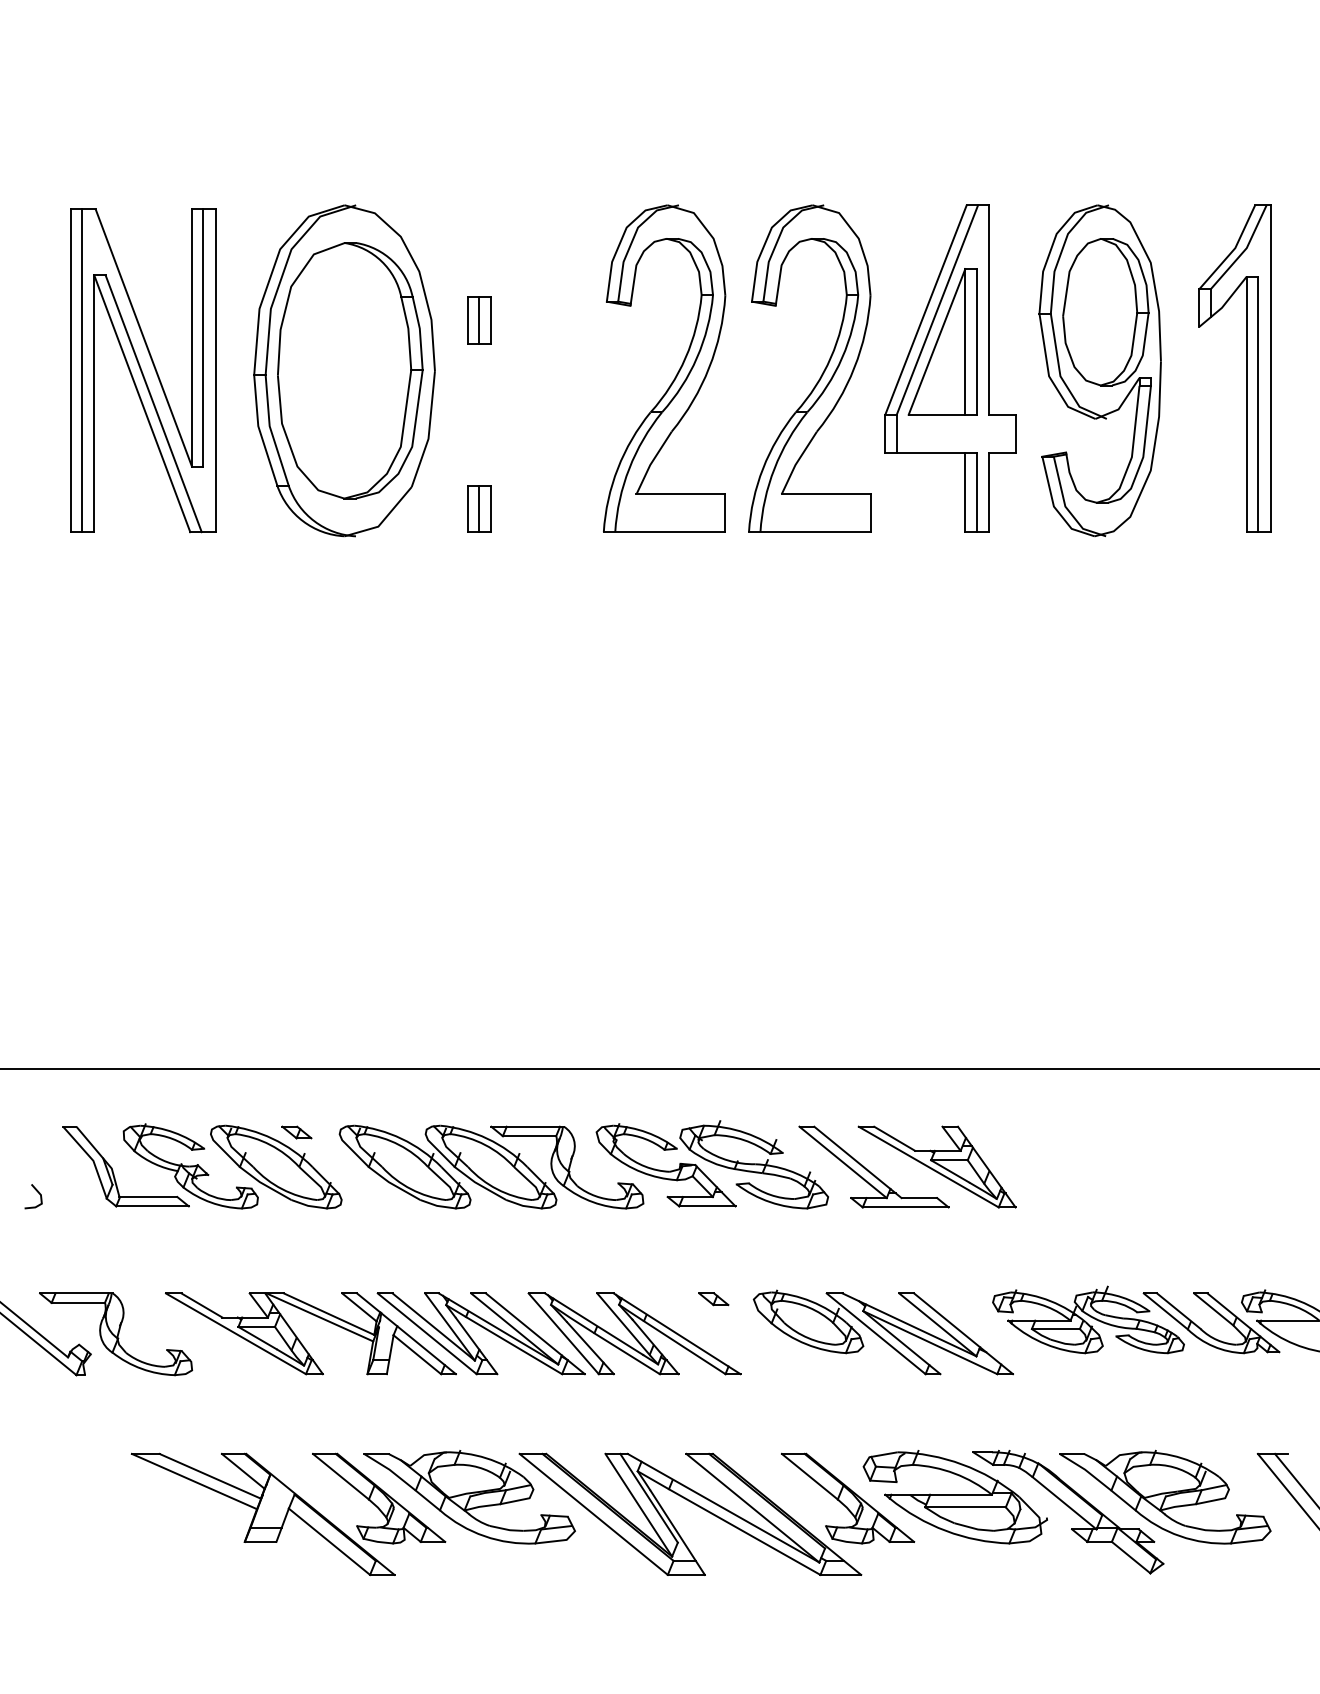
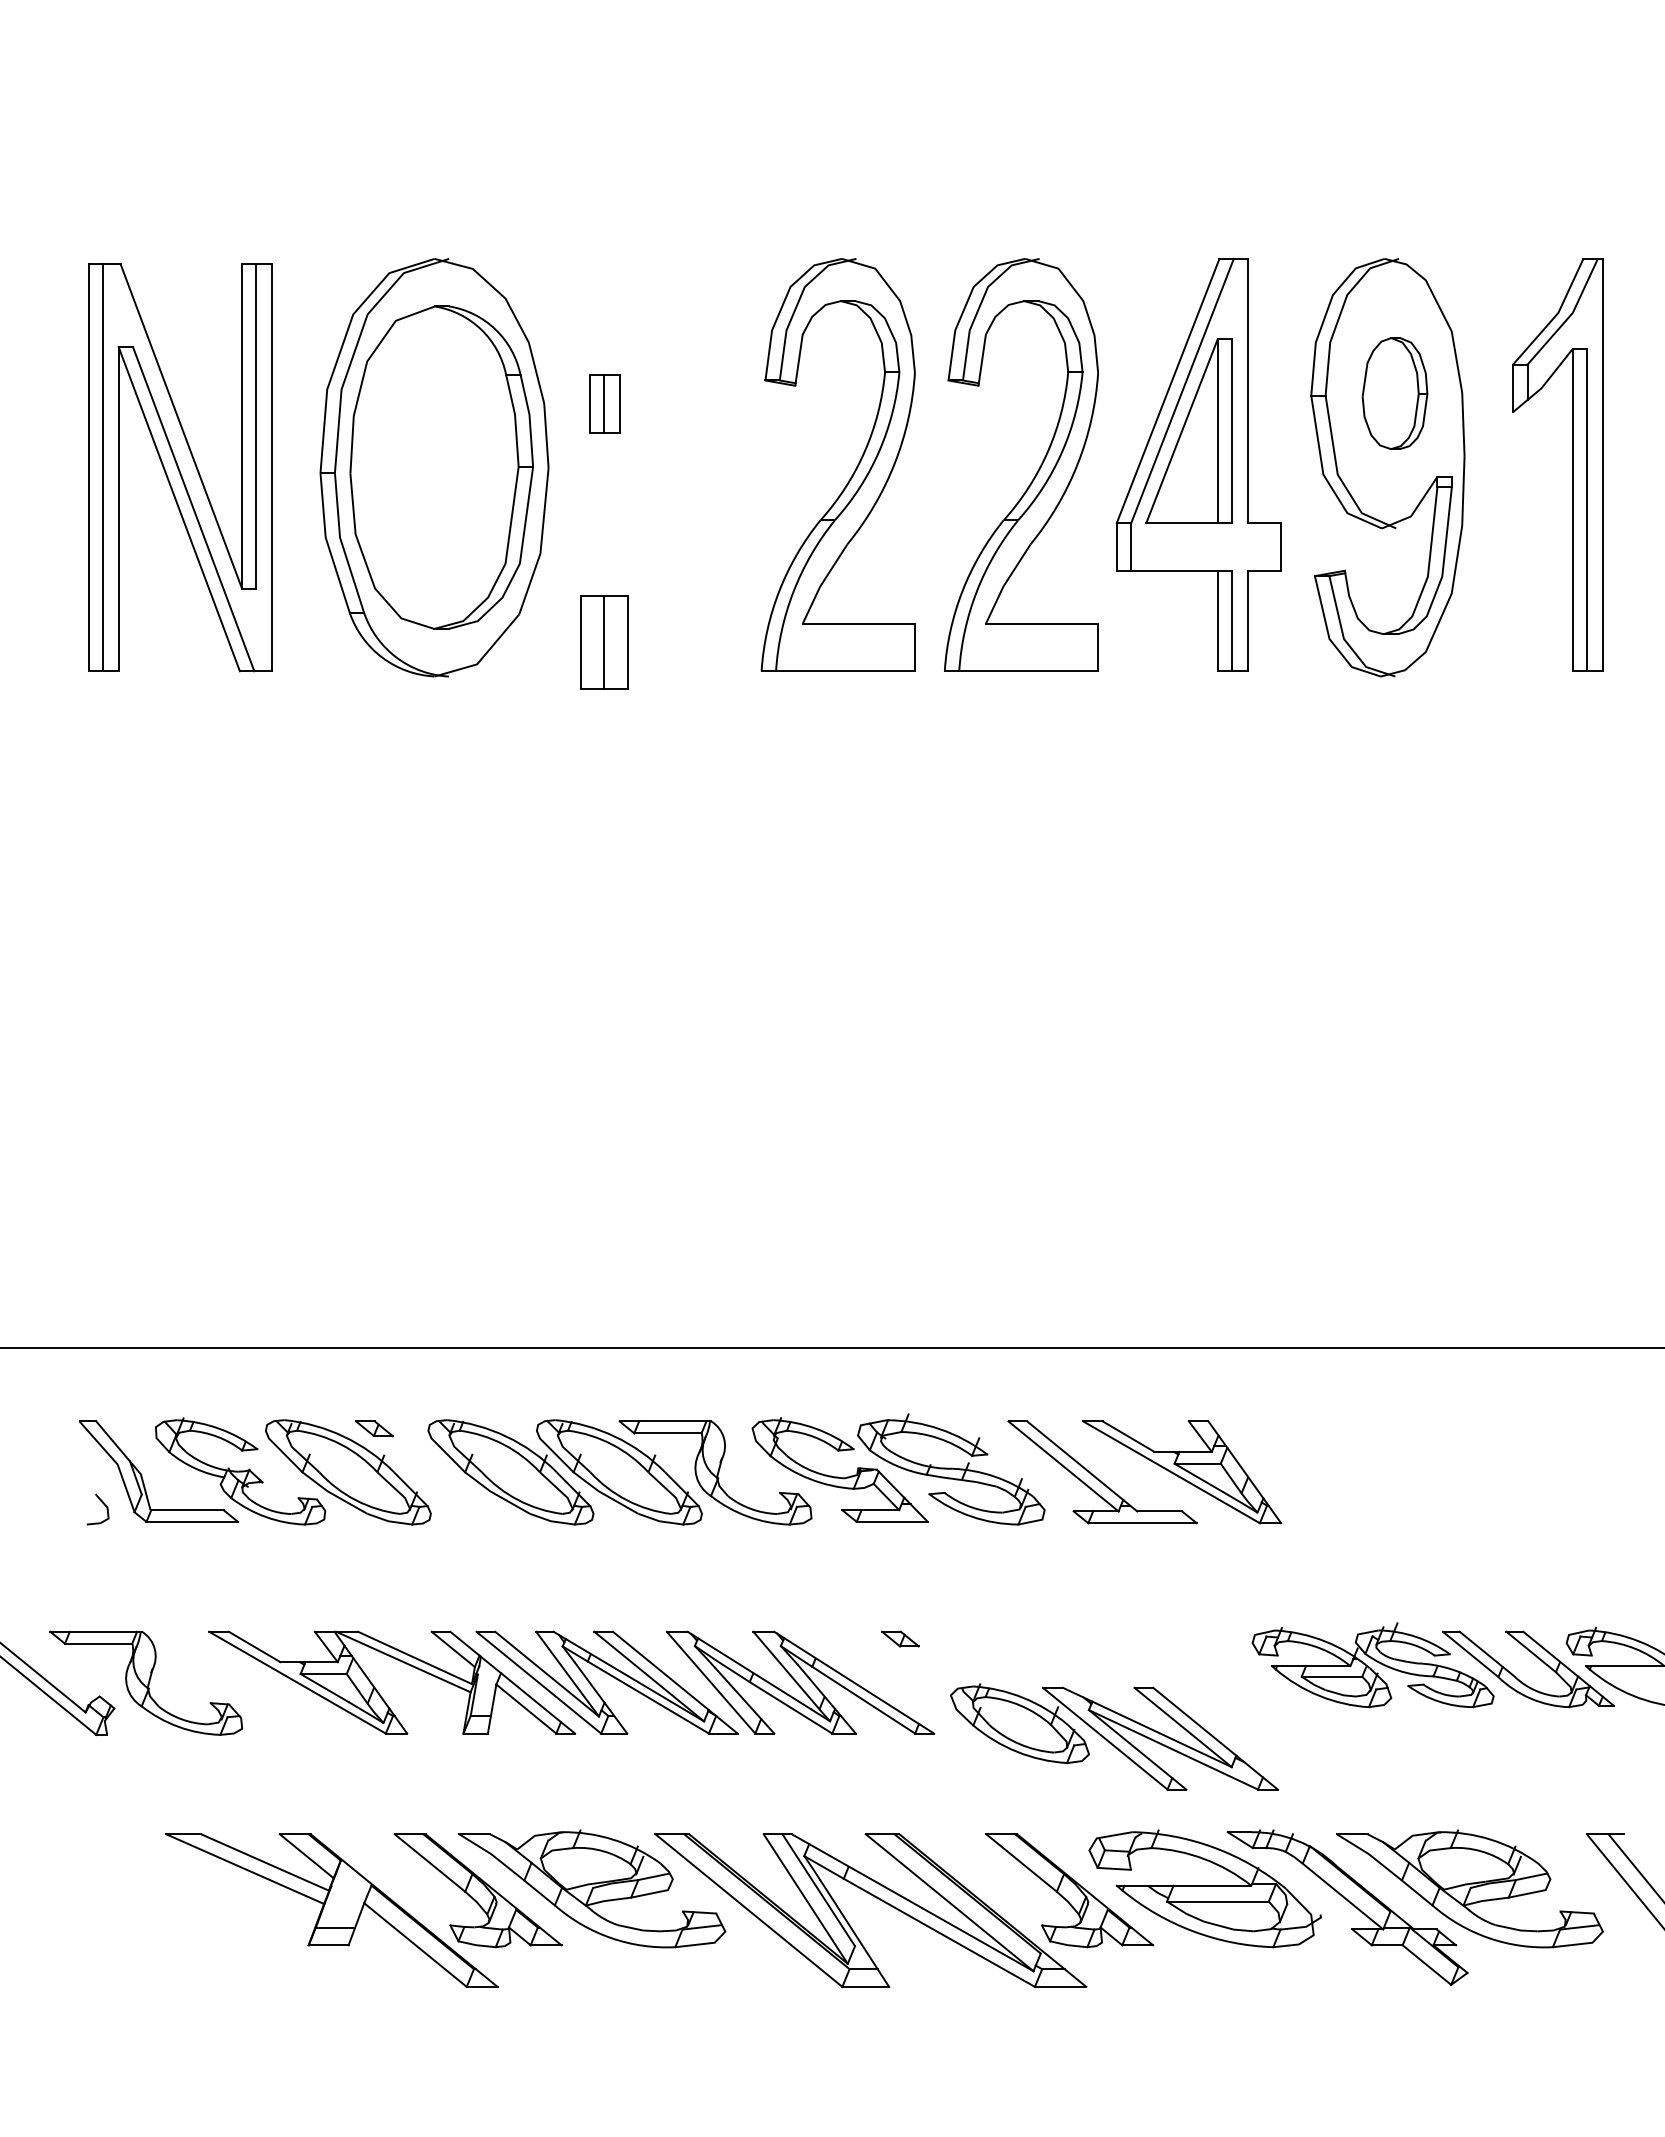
part: (1105, 311) -> (1394, 393), size x0.6
part: (479, 508) -> (604, 641), size x1.6
line: (37, 1191) -> (102, 1503), moved
part: (883, 1332) -> (1114, 1736), moved

